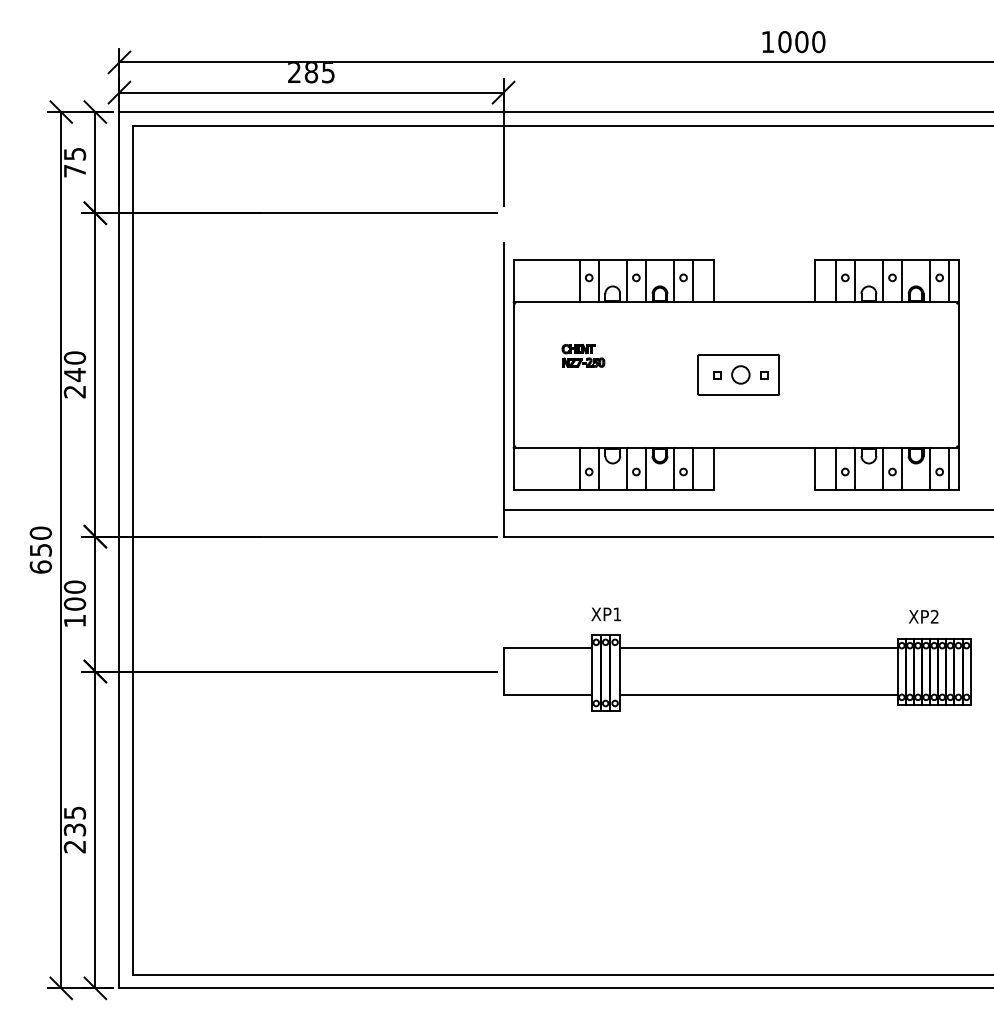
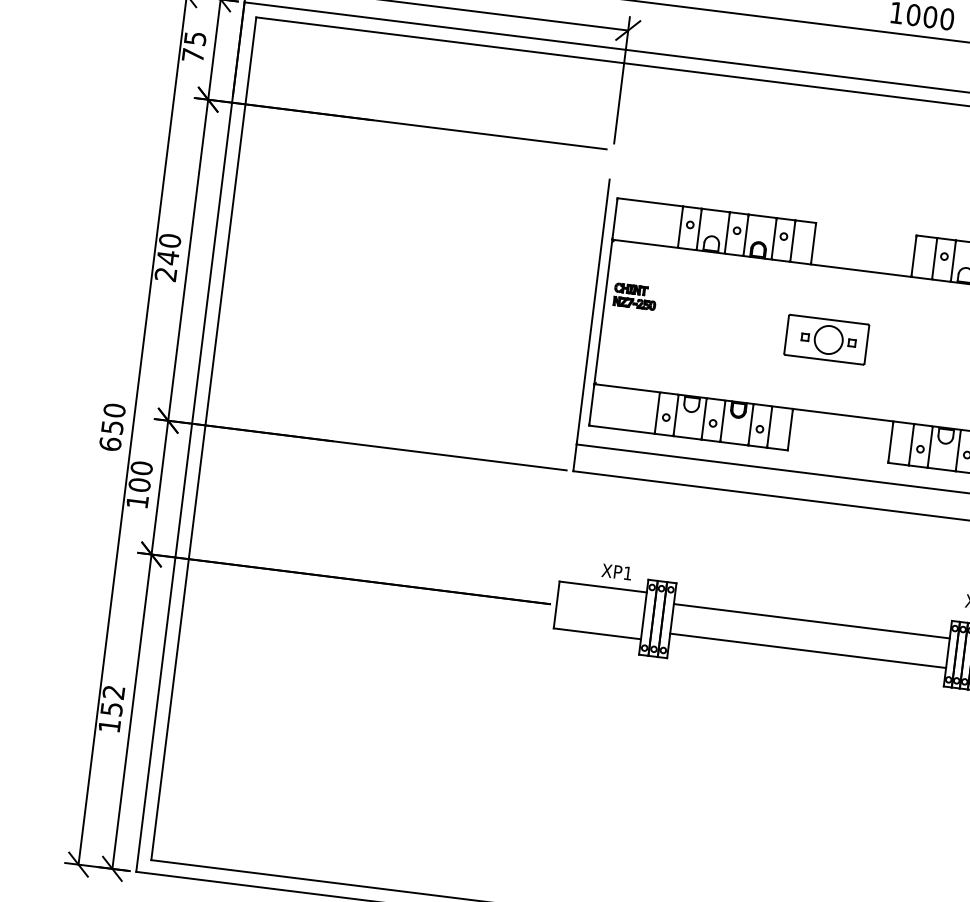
part: (583, 355) -> (635, 296), moved
circle: (740, 374) -> (828, 339), size x1.6
text: (606, 614) -> (617, 572), moved
line: (758, 647) -> (807, 650), moved
line: (758, 695) -> (811, 621), moved
text: (74, 829) -> (111, 708), 235 -> 152

